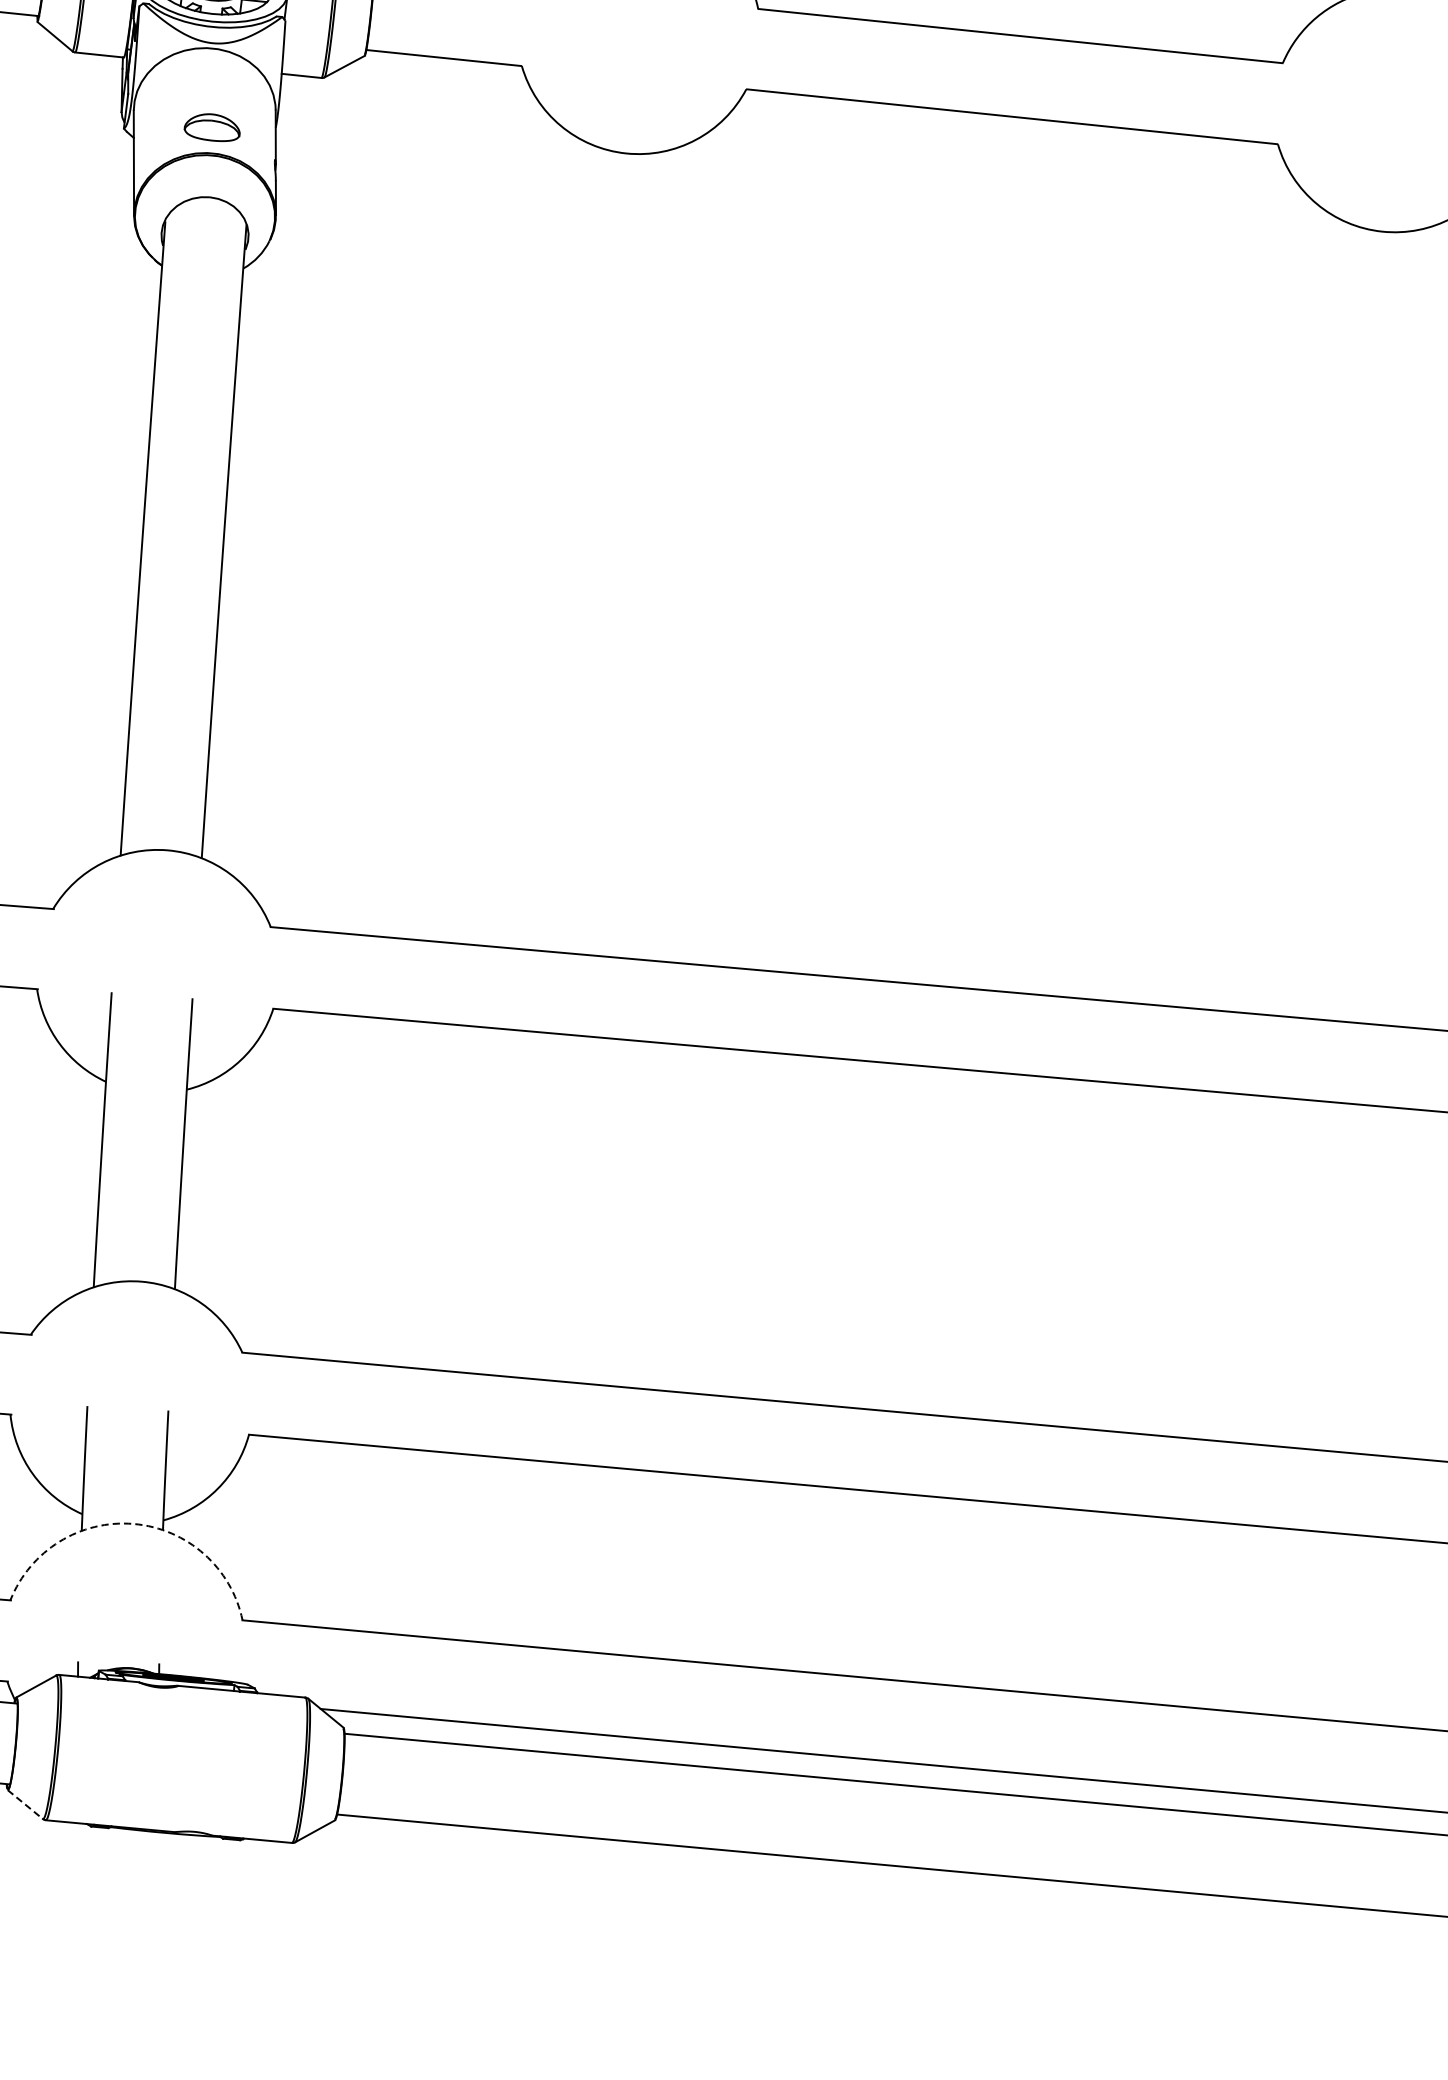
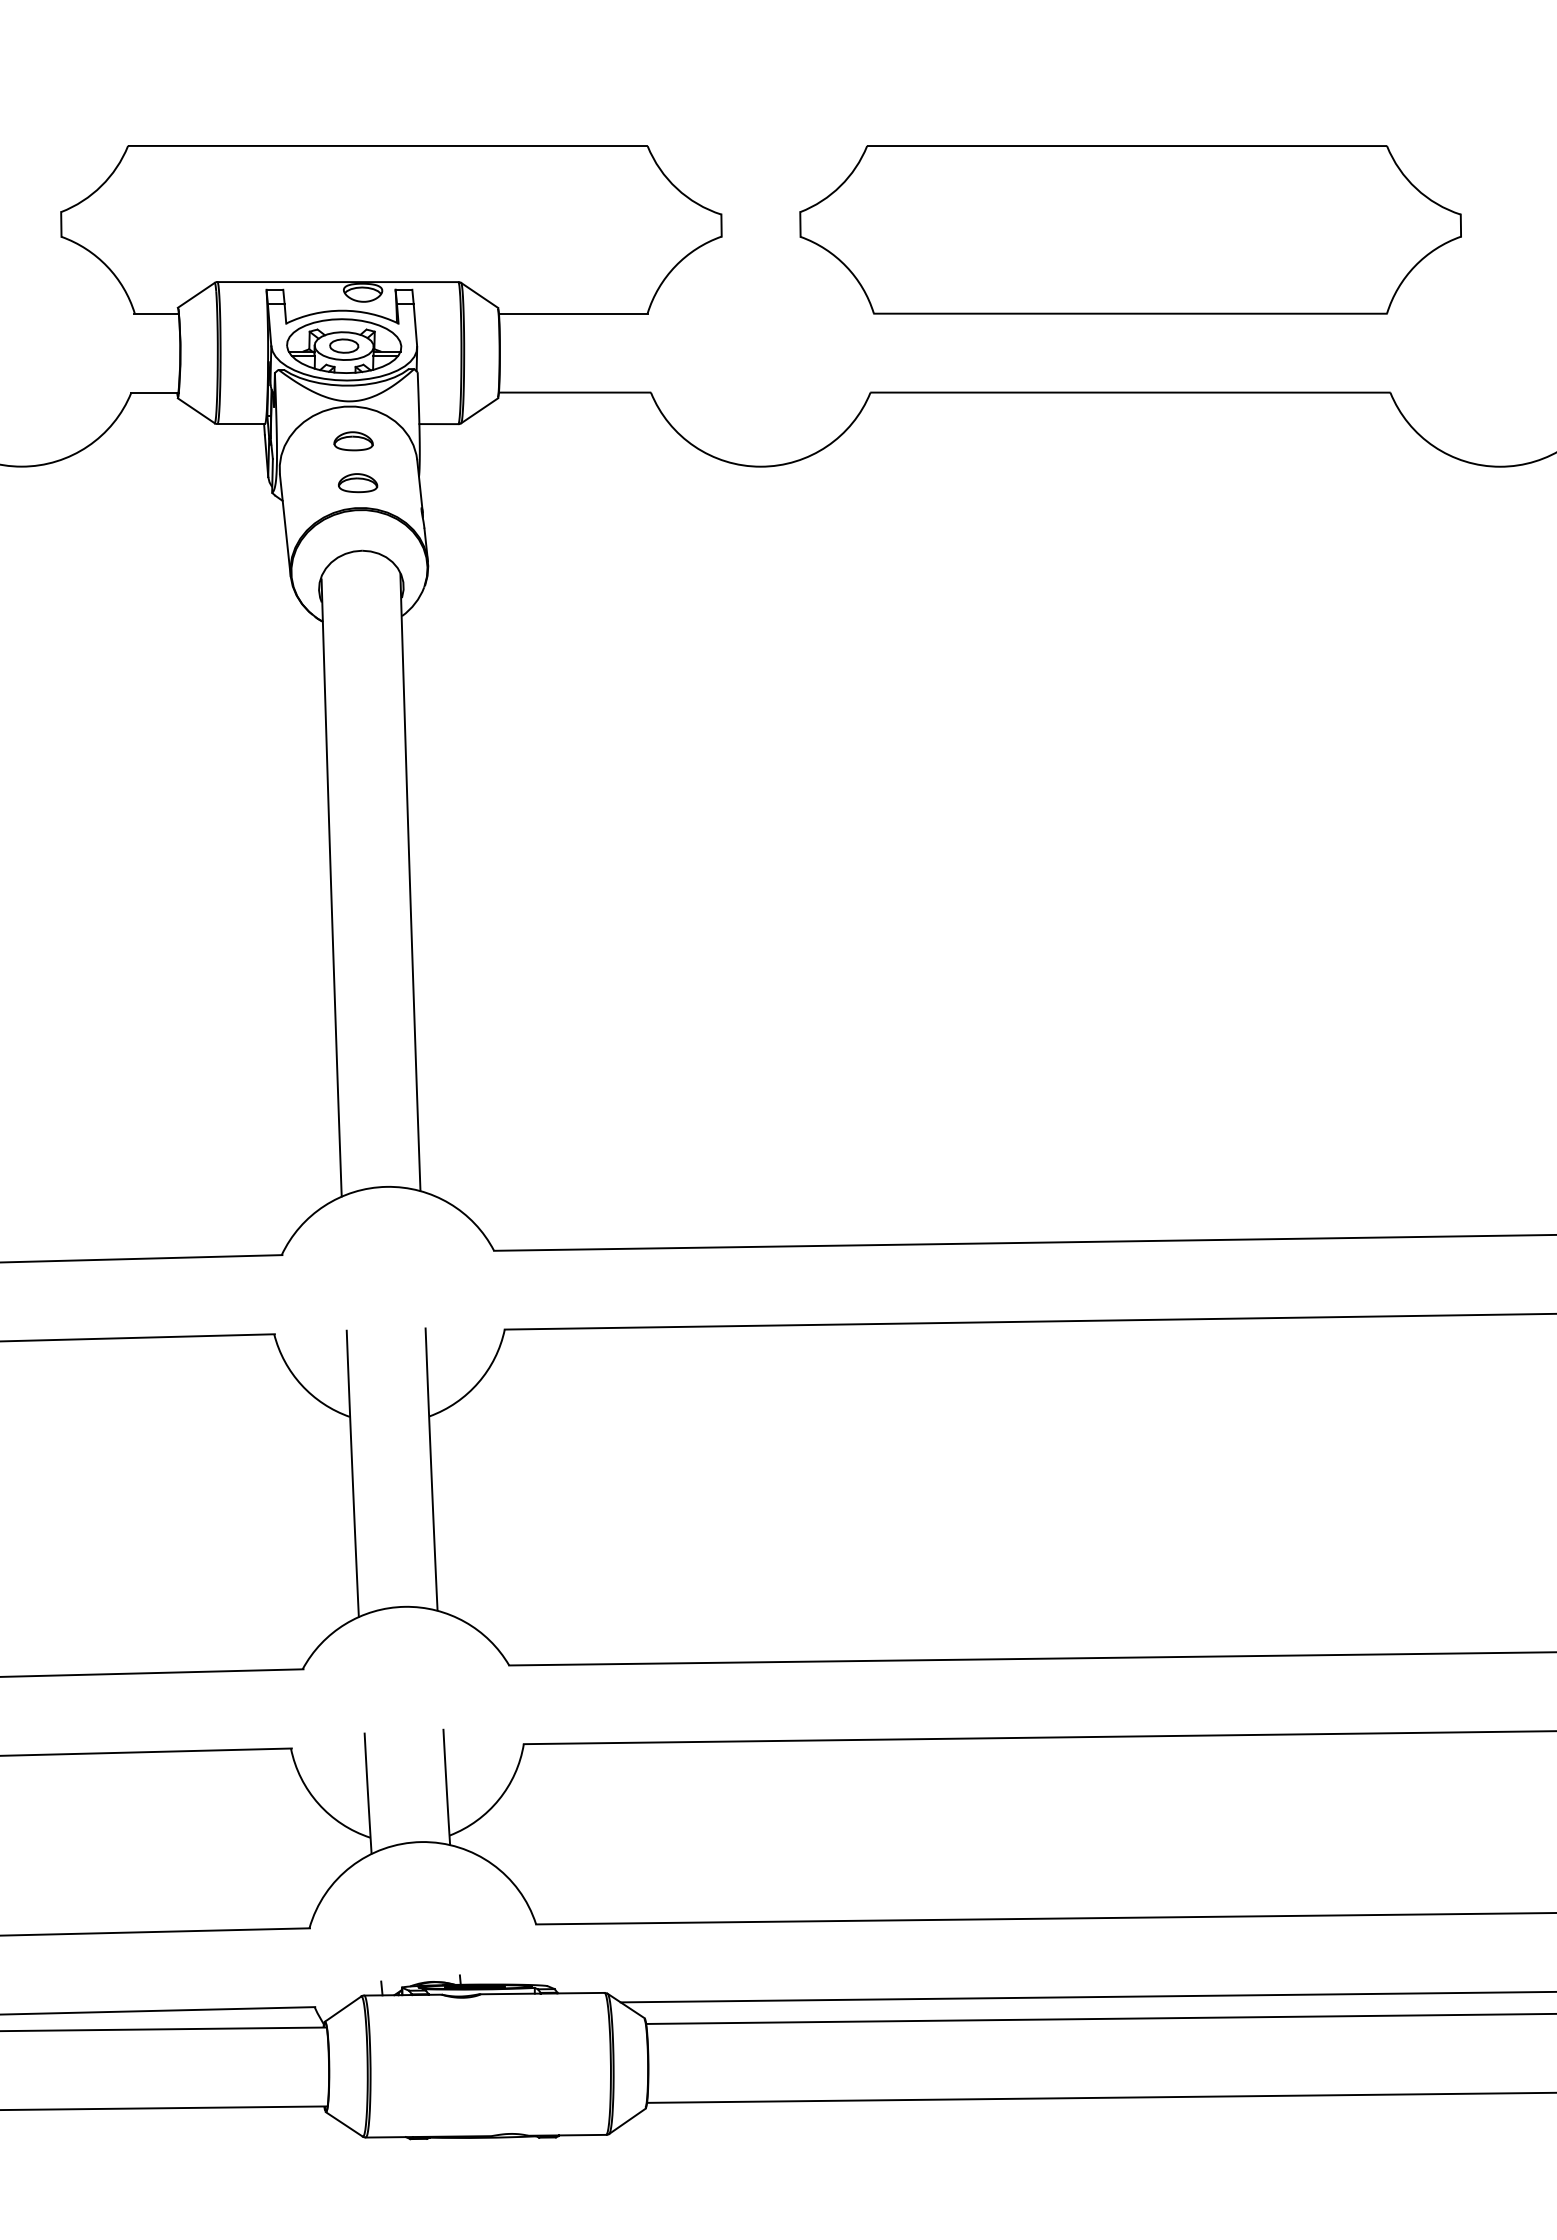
part: (212, 84) -> (353, 441), added
part: (213, 128) -> (358, 483), size x0.71
arc: (133, 1524) -> (421, 1842), dashed -> solid
line: (25, 1804) -> (344, 2124), dashed -> solid

